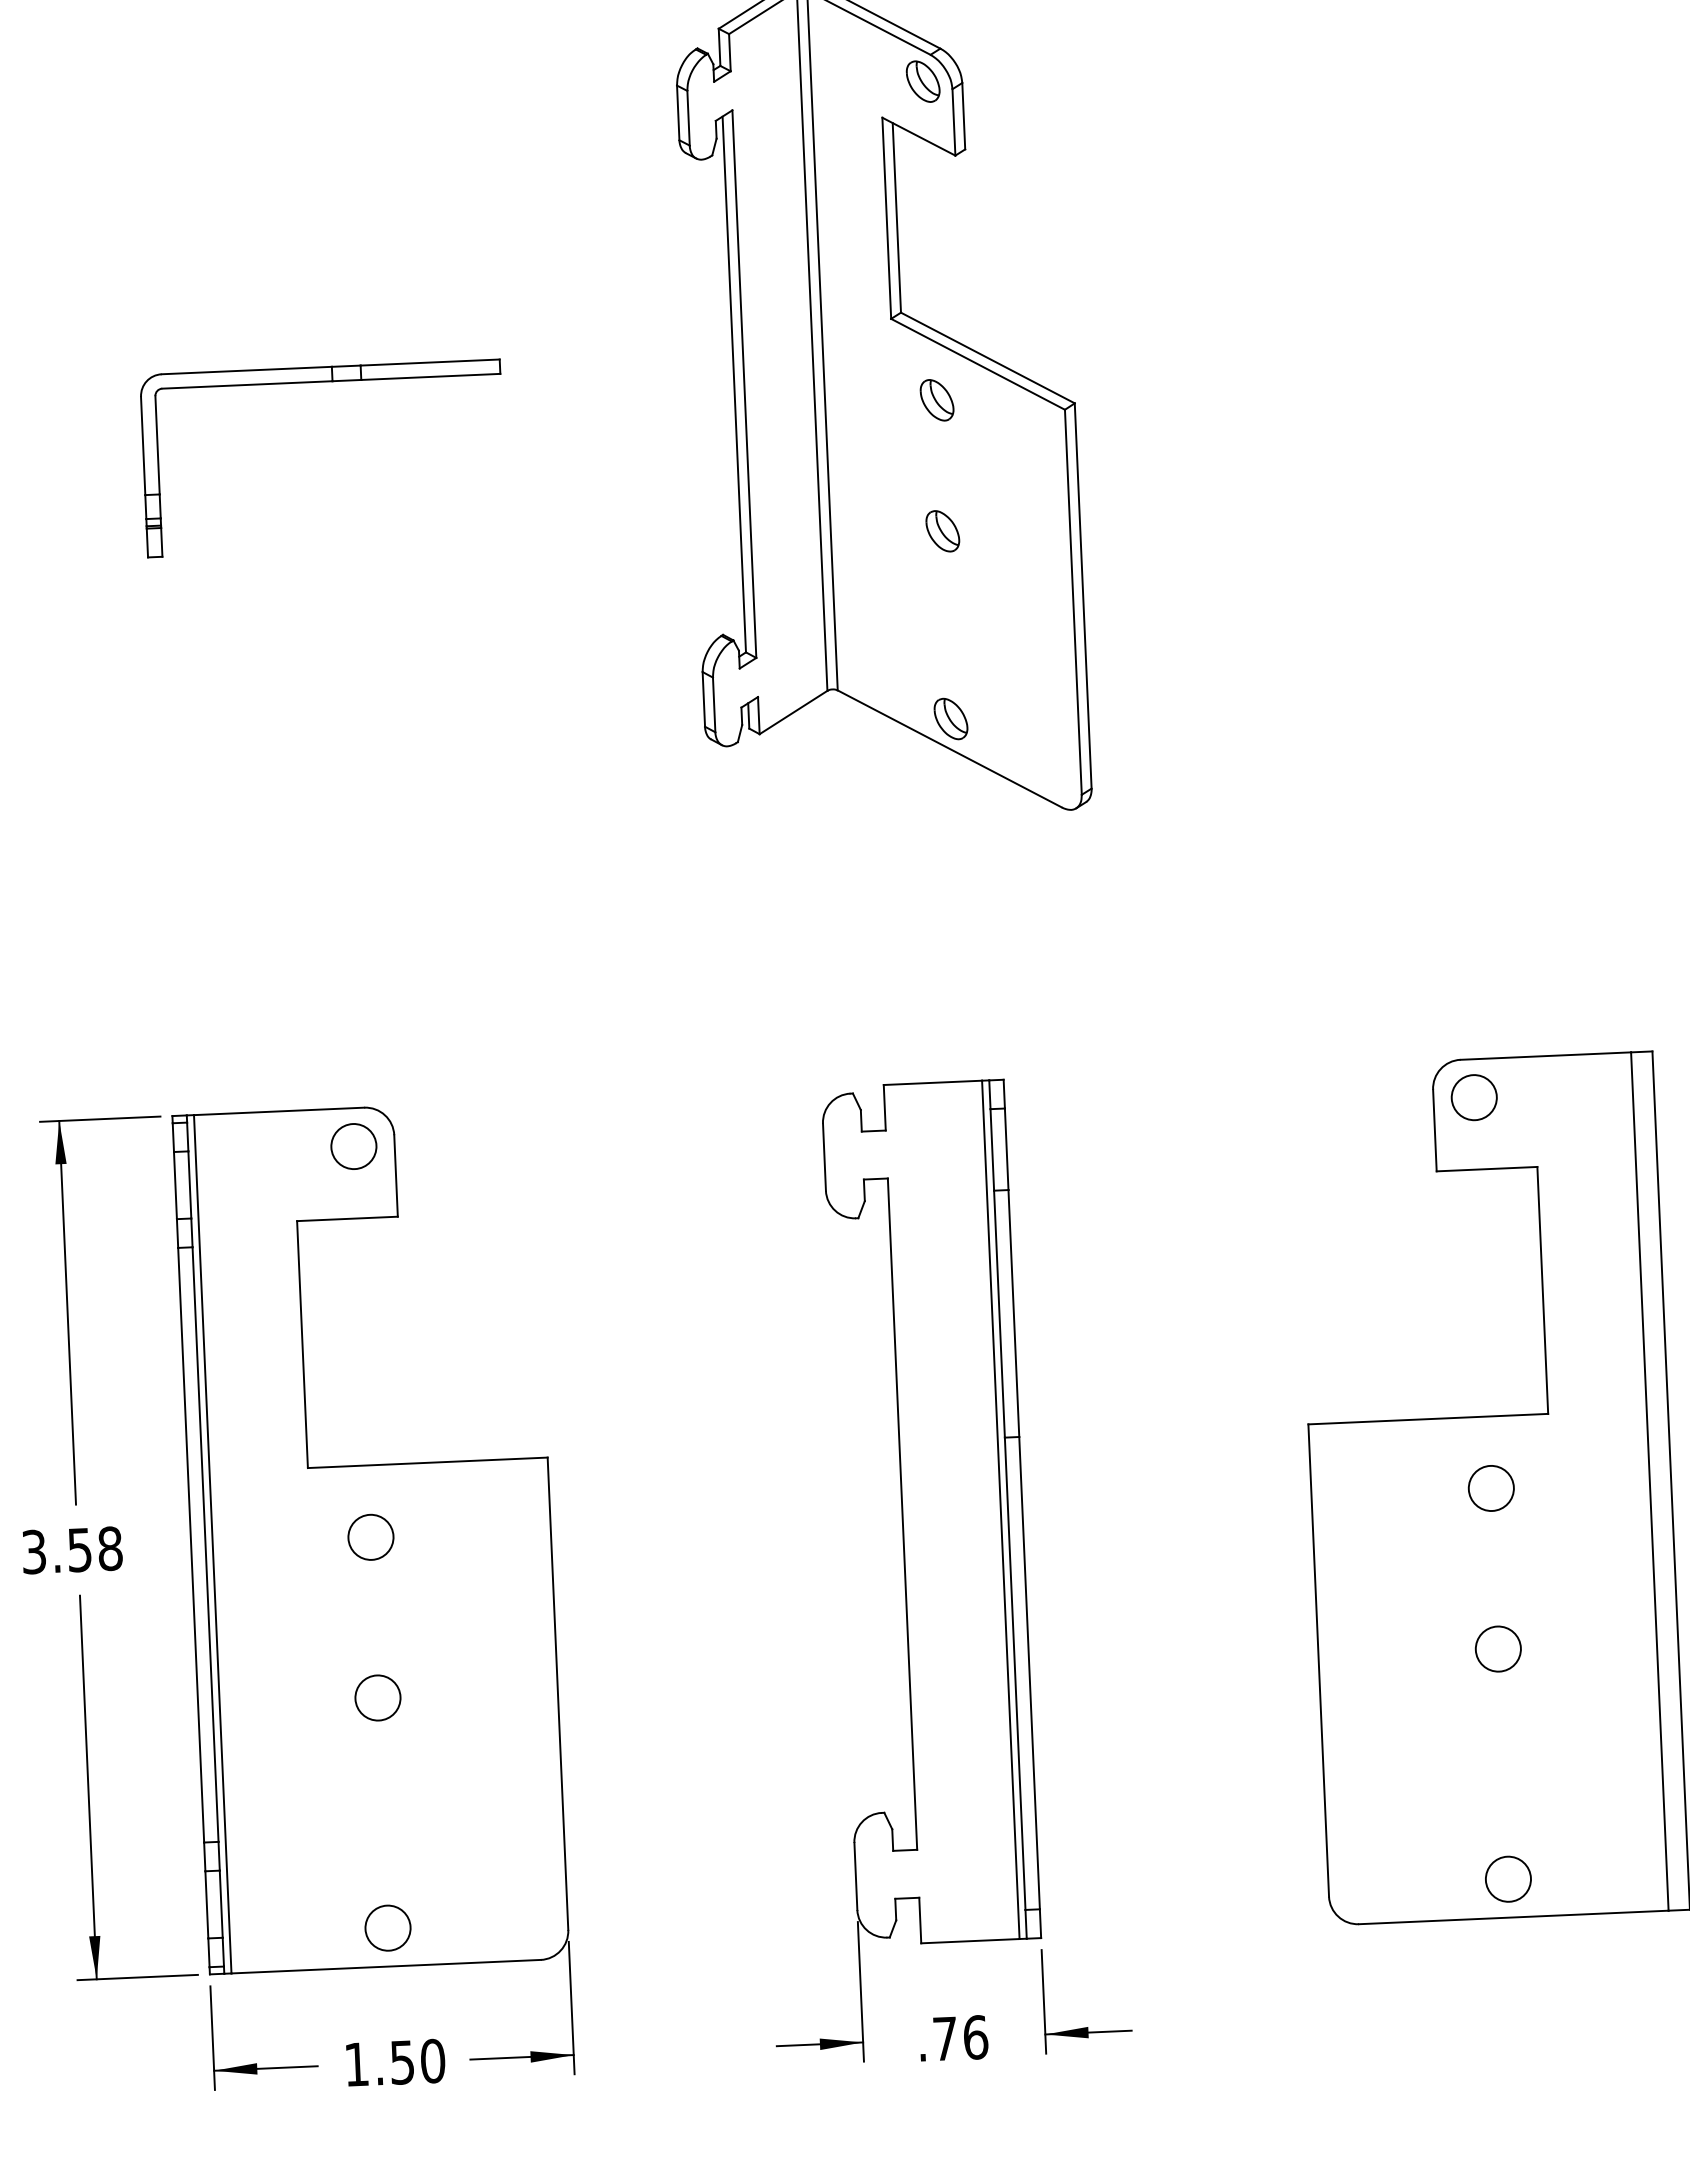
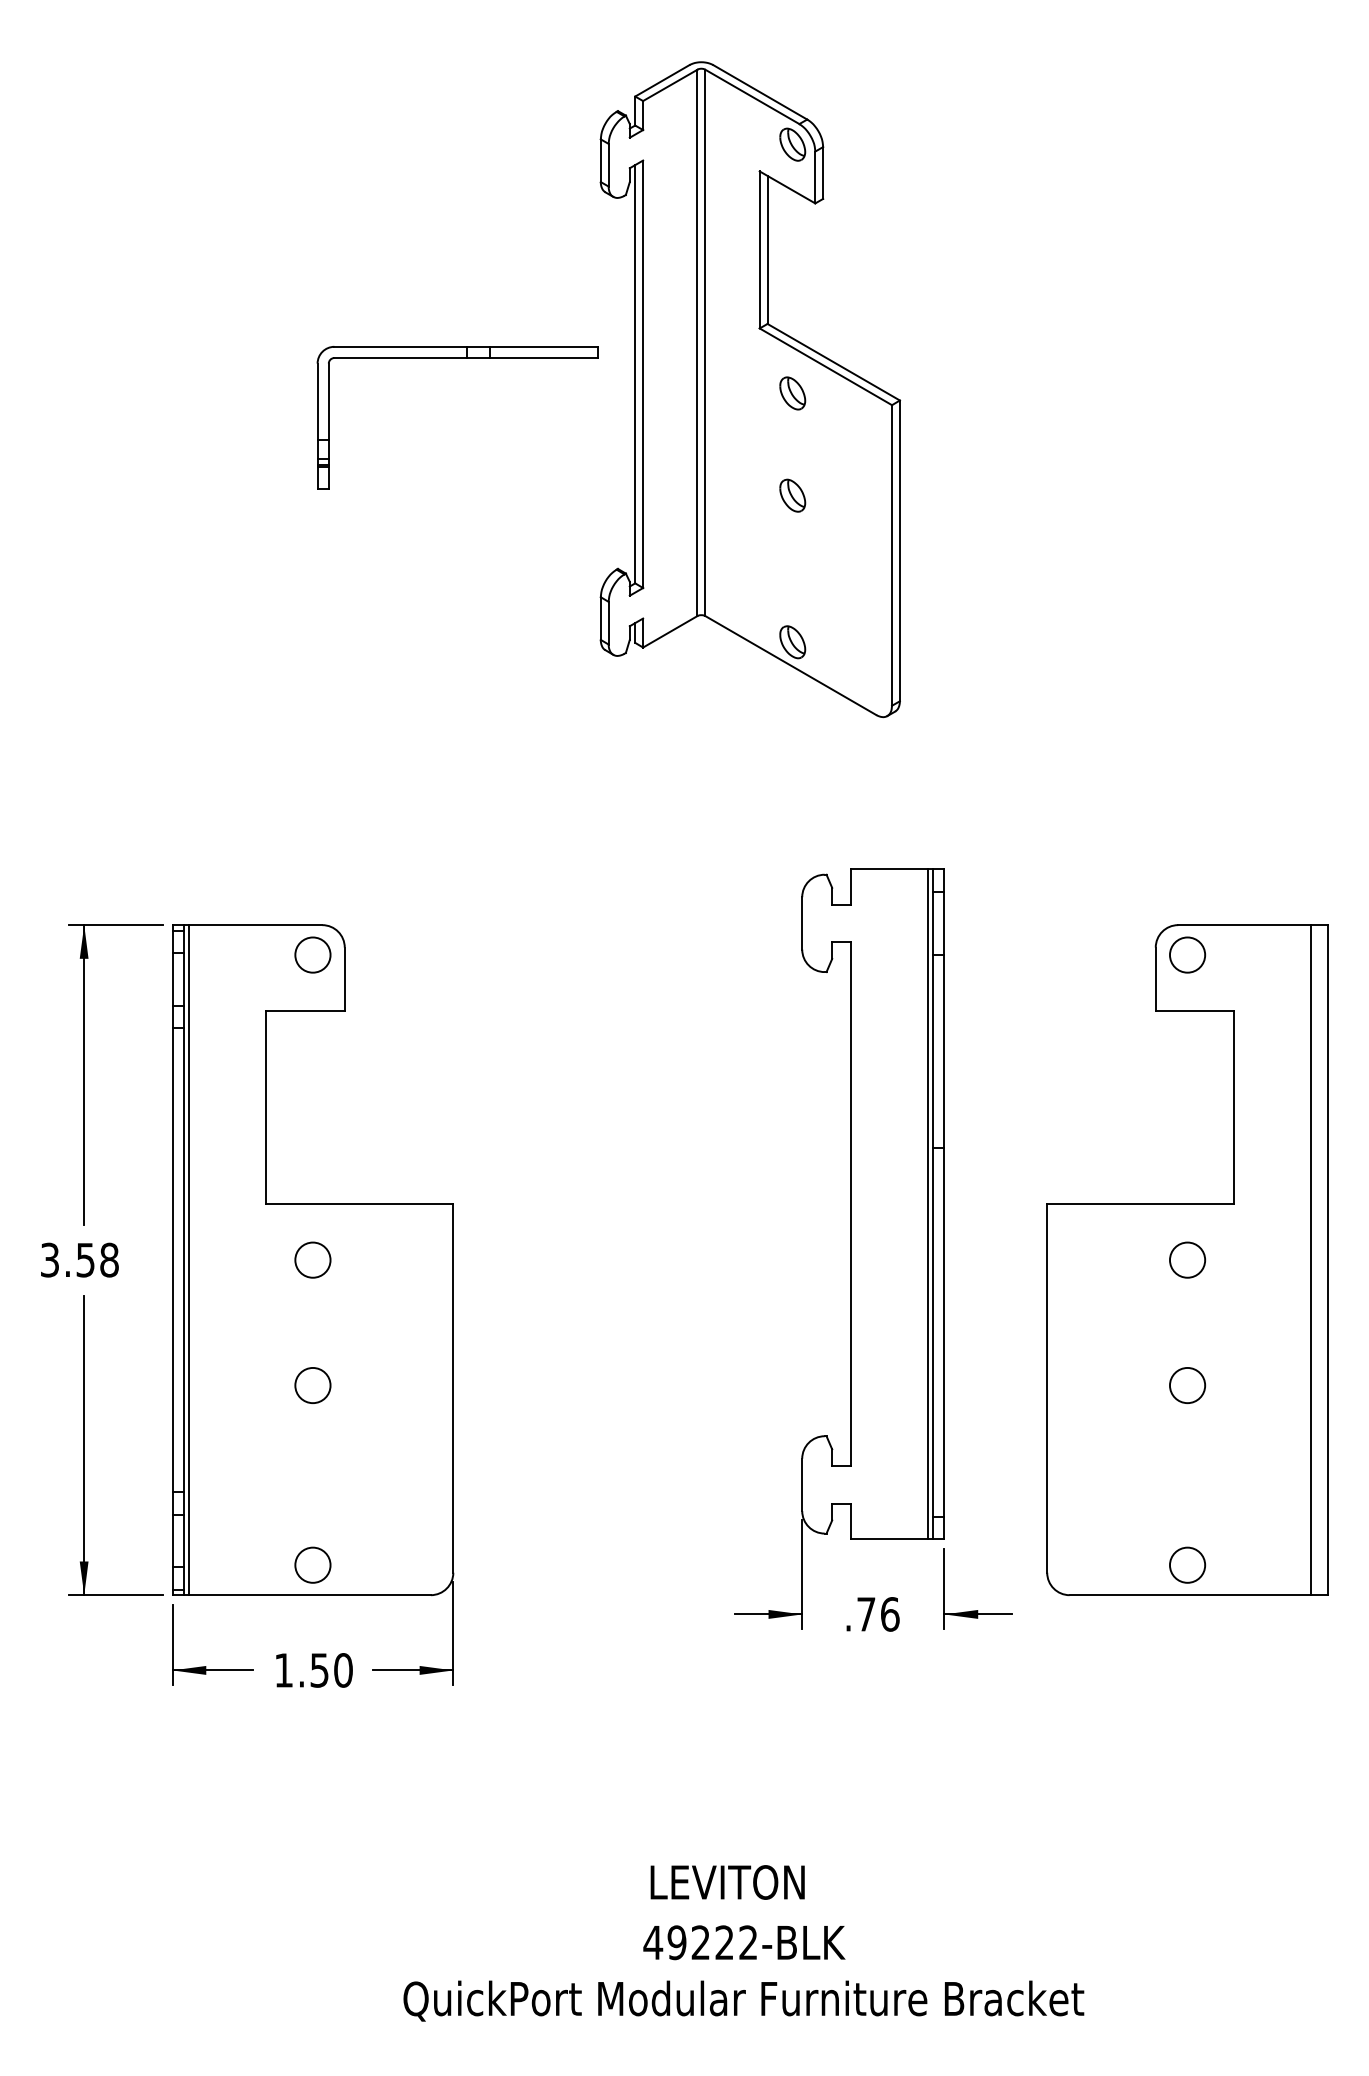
part: (319, 382) -> (457, 358), moved
part: (934, 1570) -> (873, 1249), moved

